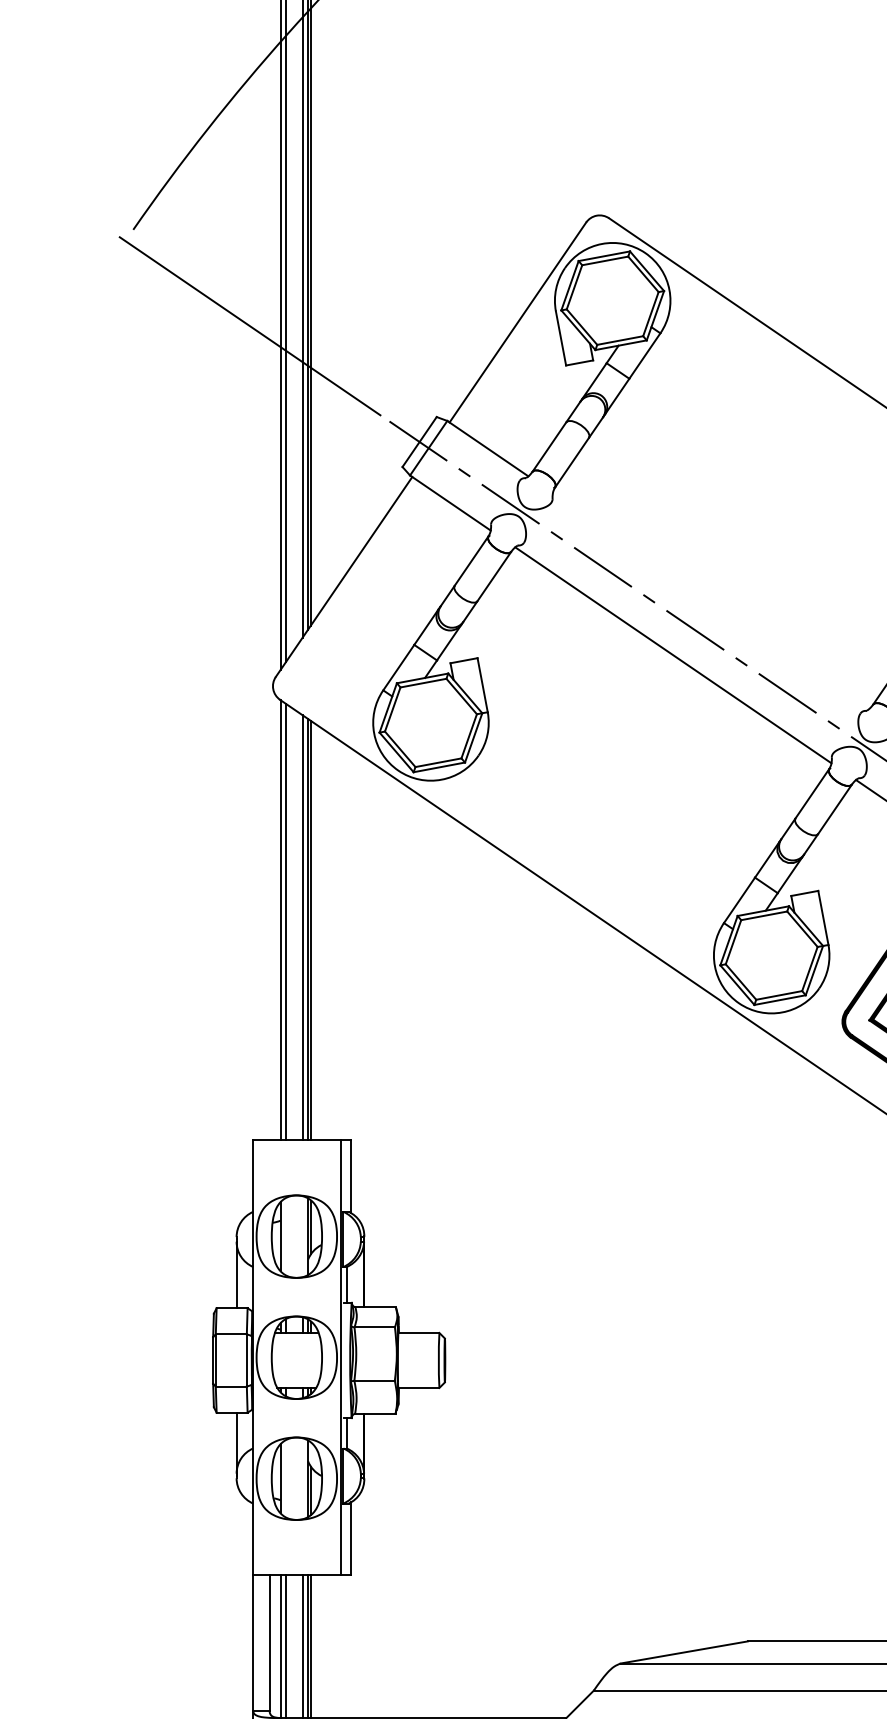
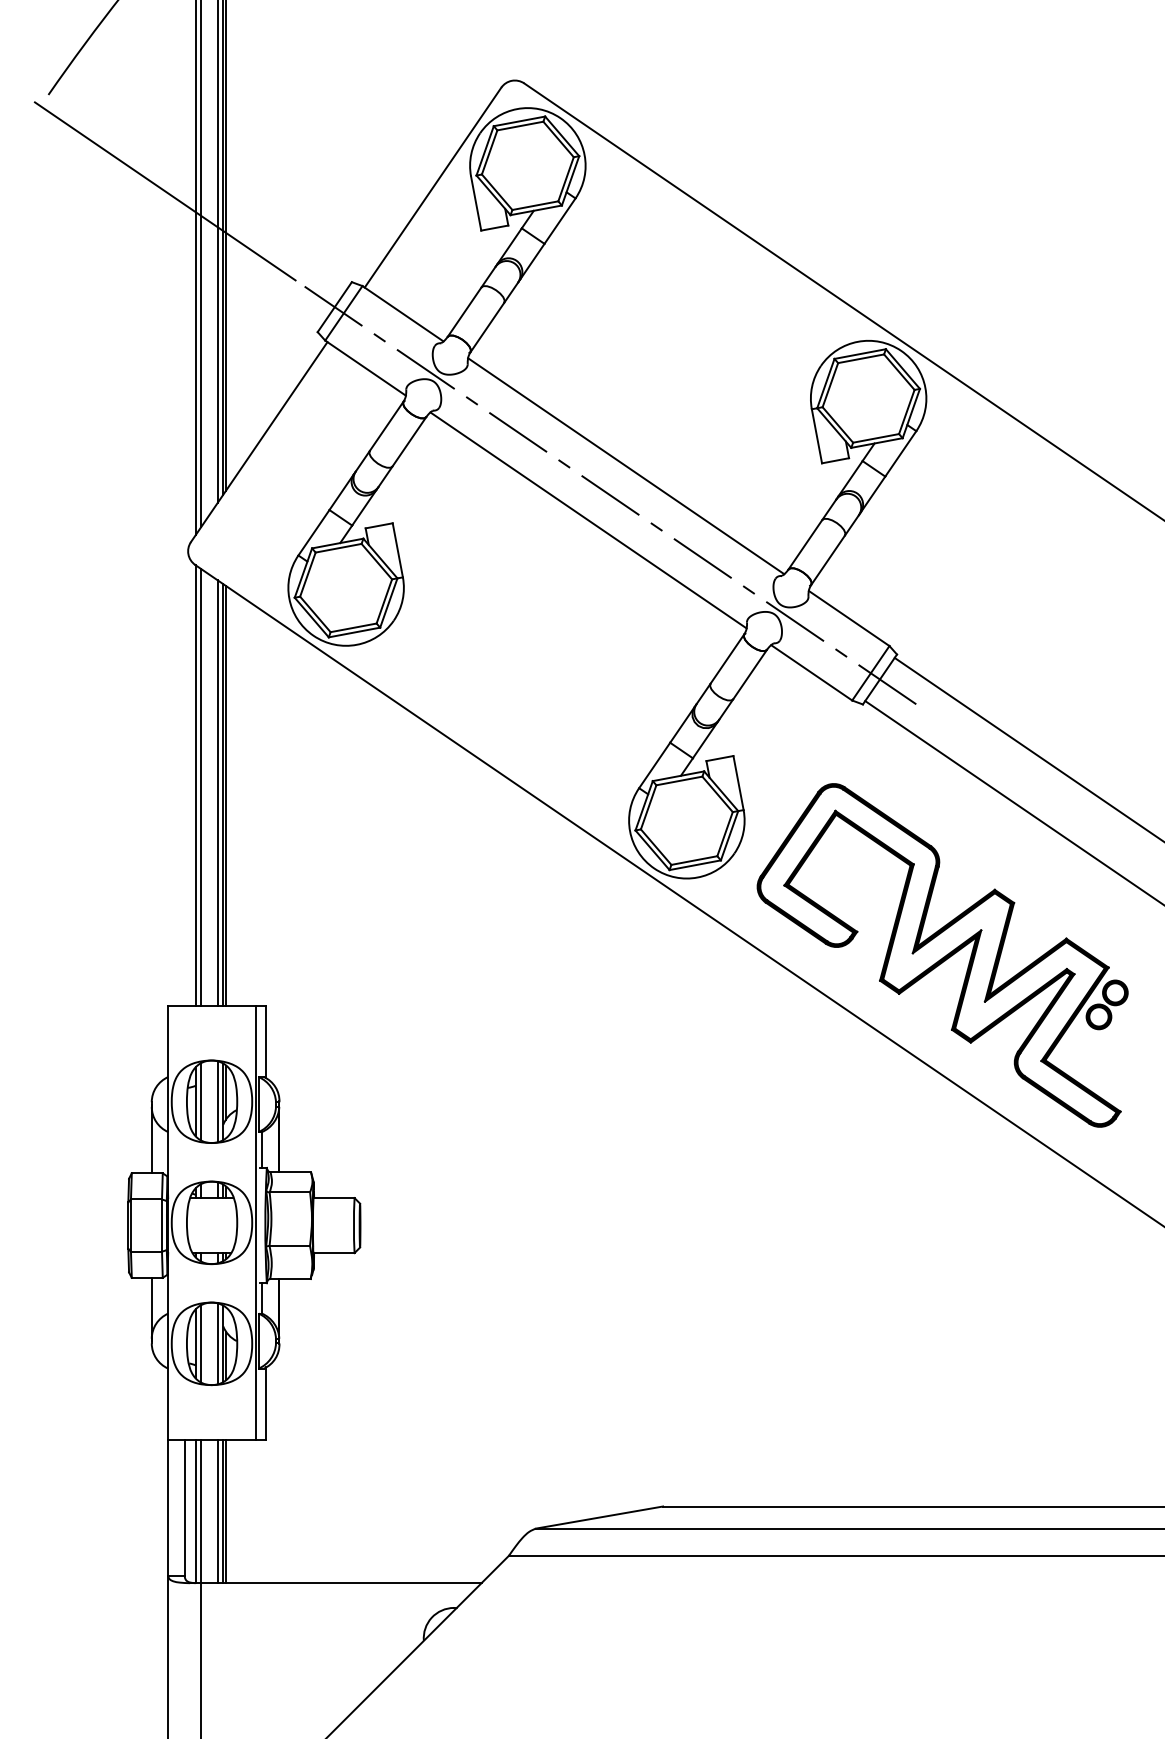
line: (711, 601) -> (626, 466), added
line: (286, 1236) -> (201, 1101), added
line: (302, 1236) -> (217, 1101), added
line: (286, 1478) -> (201, 1343), added
line: (302, 1478) -> (217, 1343), added

